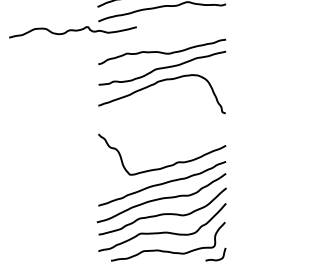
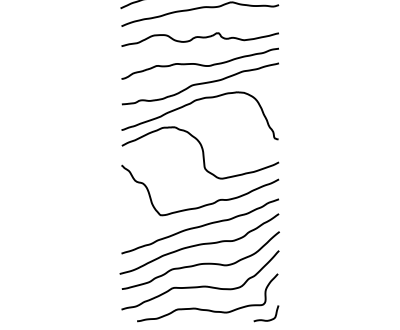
curve: (73, 31) -> (200, 38), moved
curve: (164, 123) -> (202, 152), added

